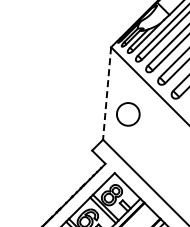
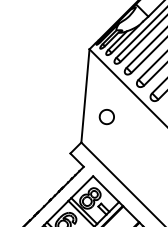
line: (107, 94) -> (85, 96), dashed -> solid
part: (128, 114) -> (107, 117), size x0.62

